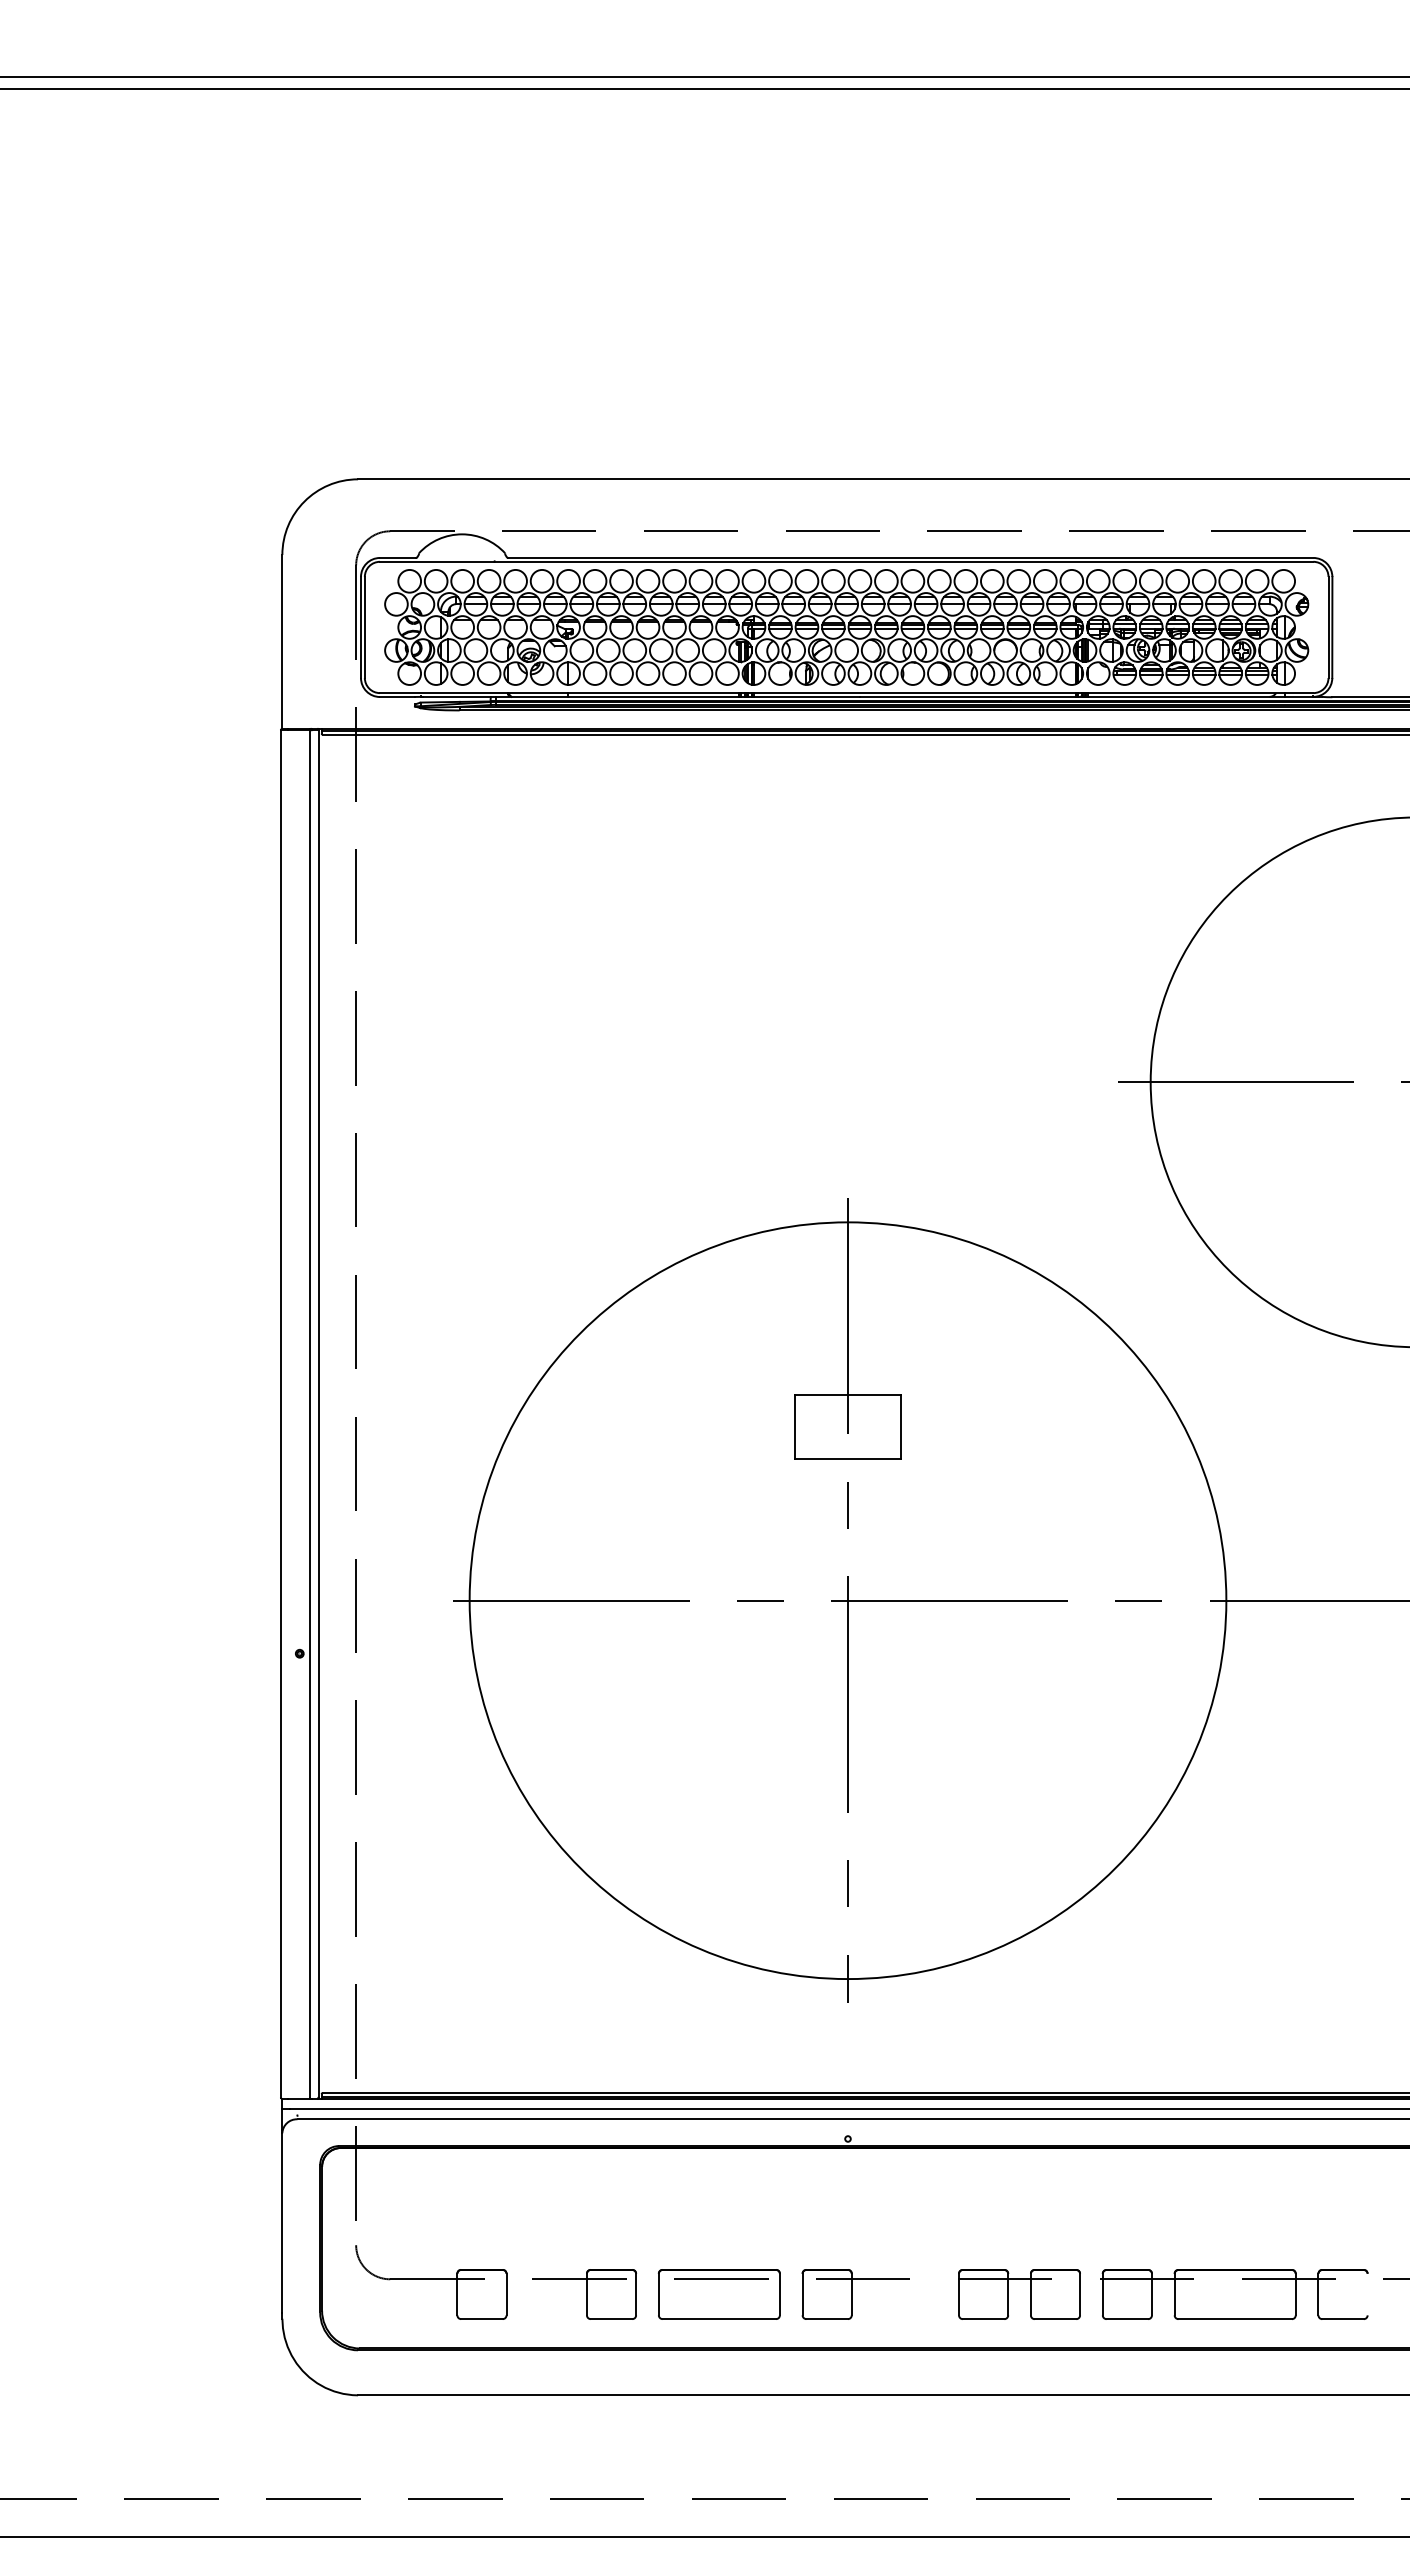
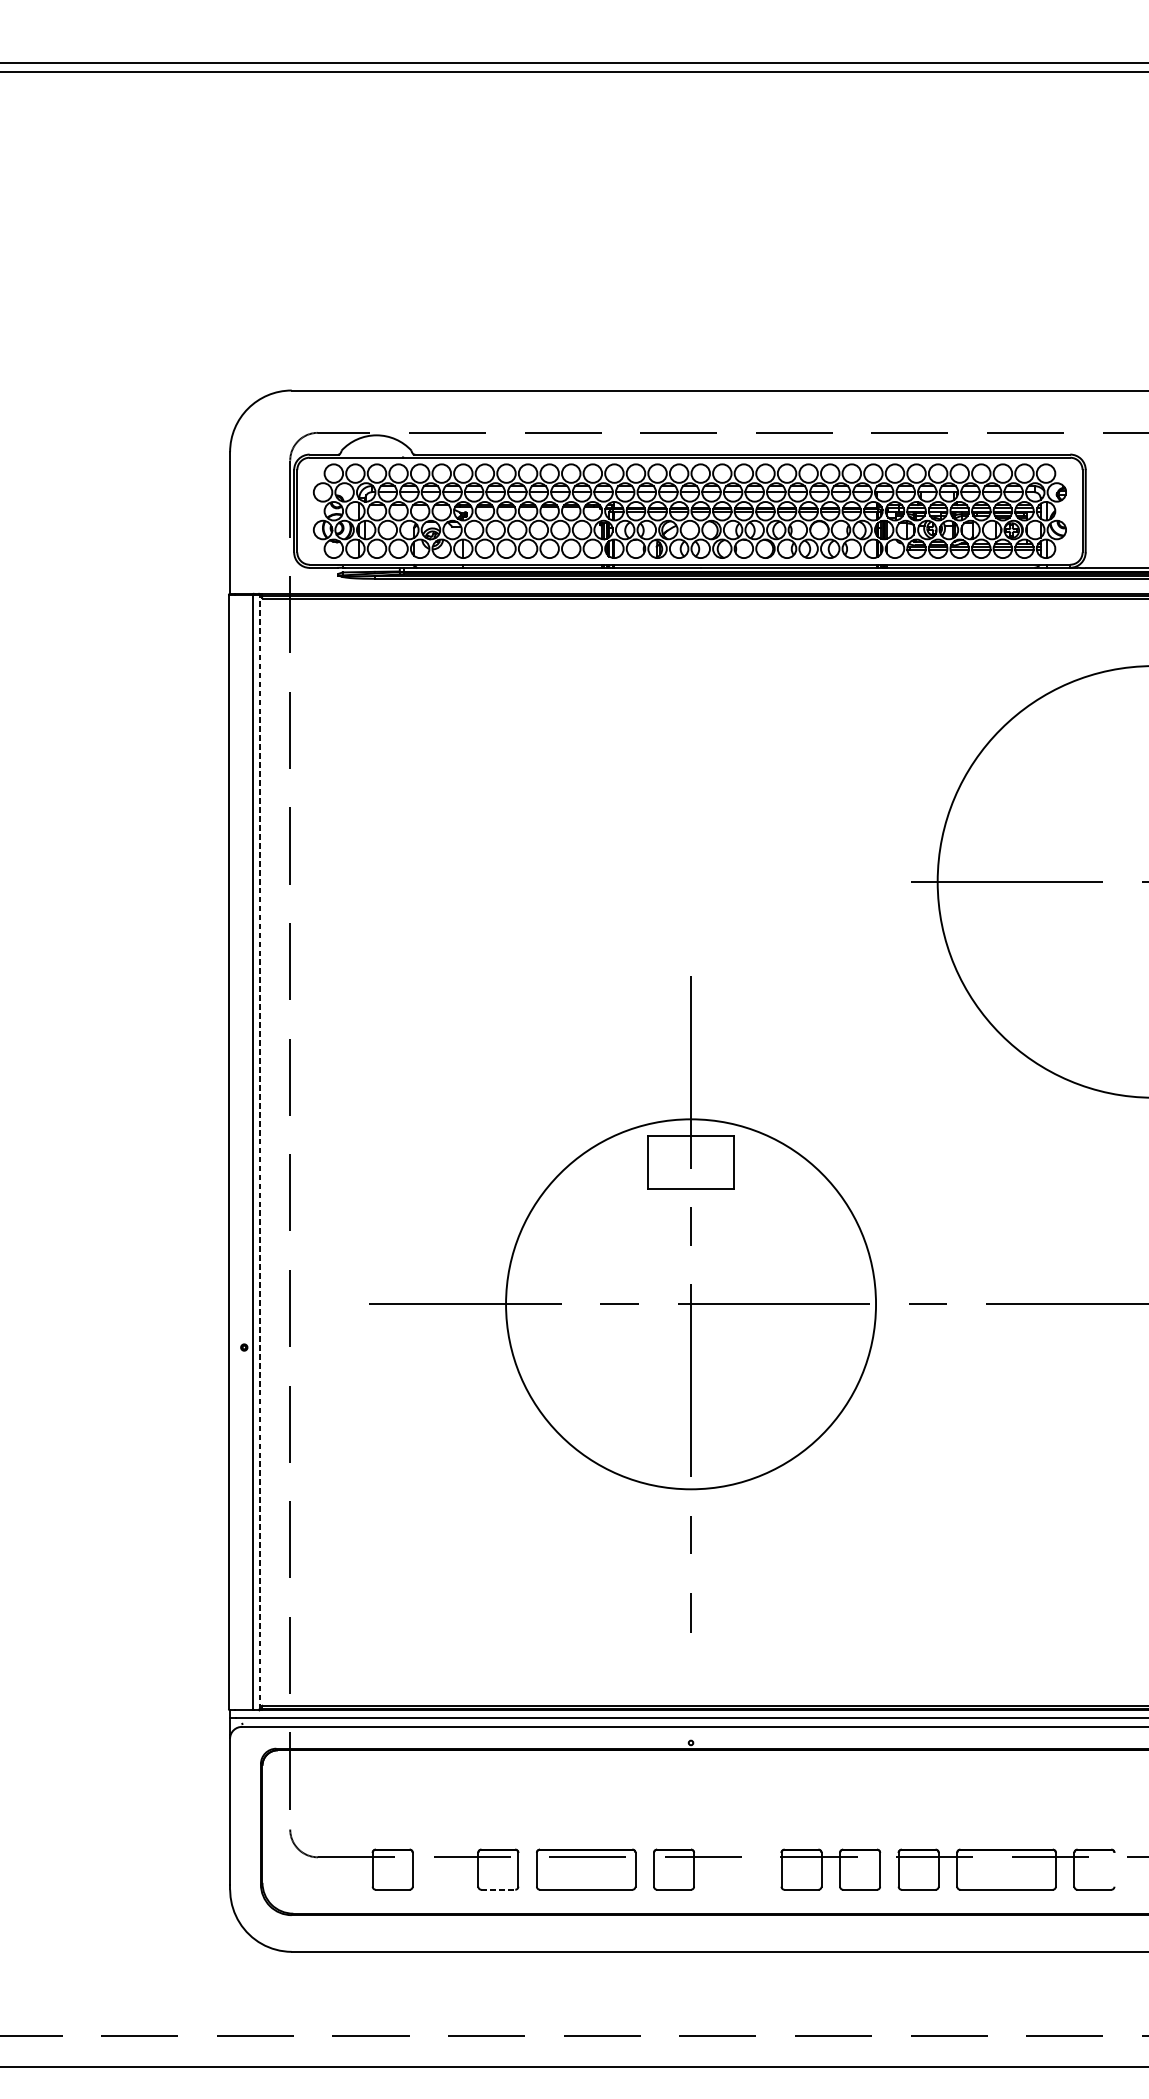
line: (318, 1413) -> (259, 1151), solid -> dashed
circle: (847, 1600) -> (690, 1304), size x0.6
line: (611, 2319) -> (498, 1890), solid -> dashed

